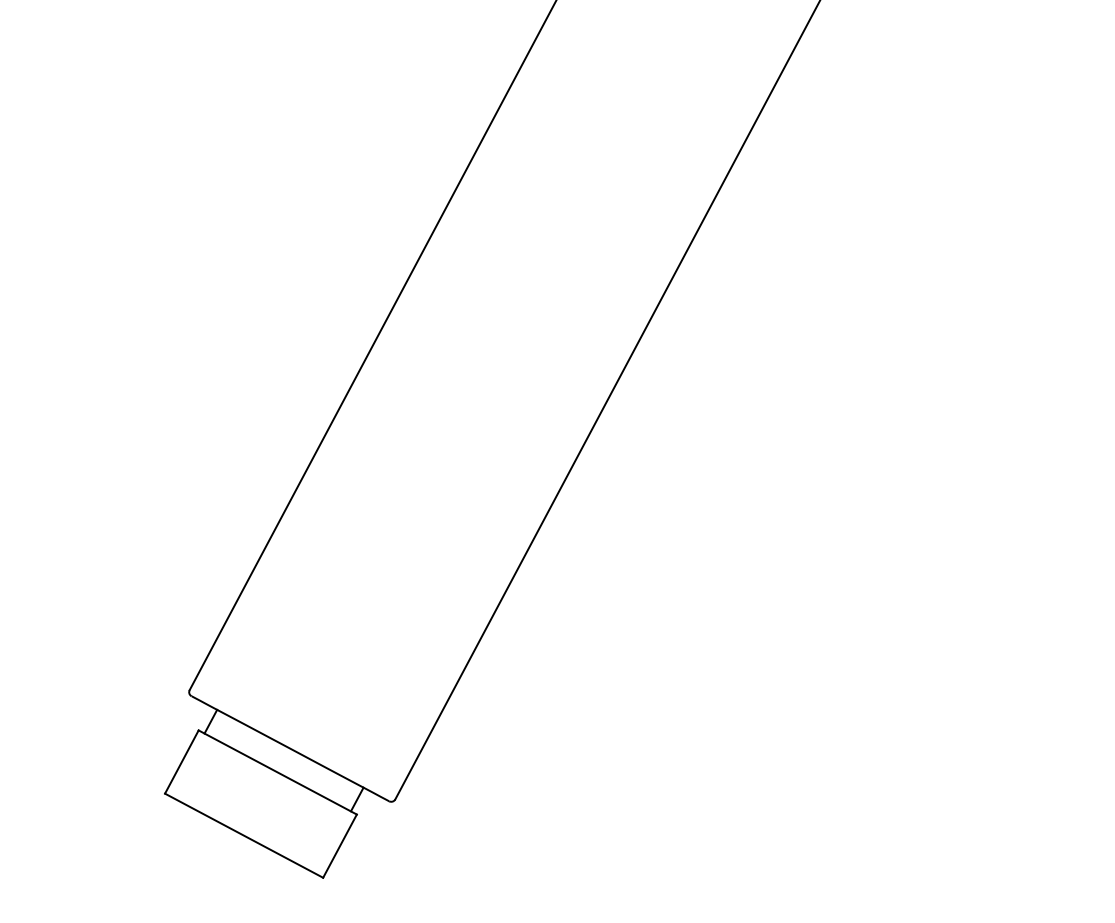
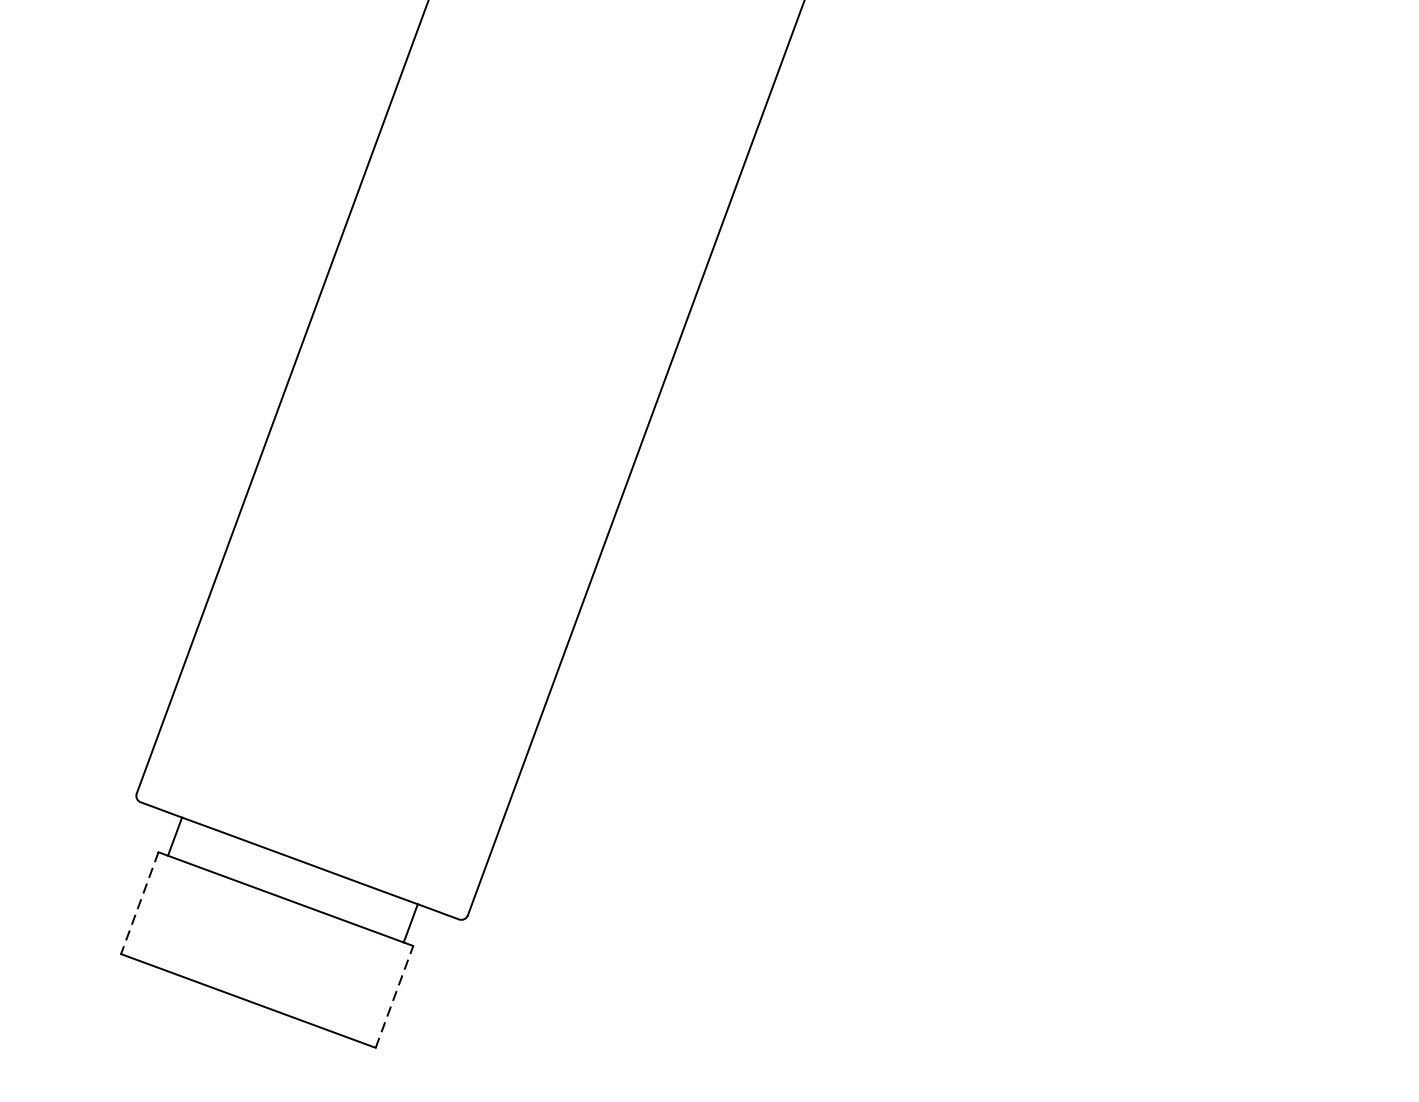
line: (181, 762) -> (139, 903), solid -> dashed
line: (340, 846) -> (395, 997), solid -> dashed

